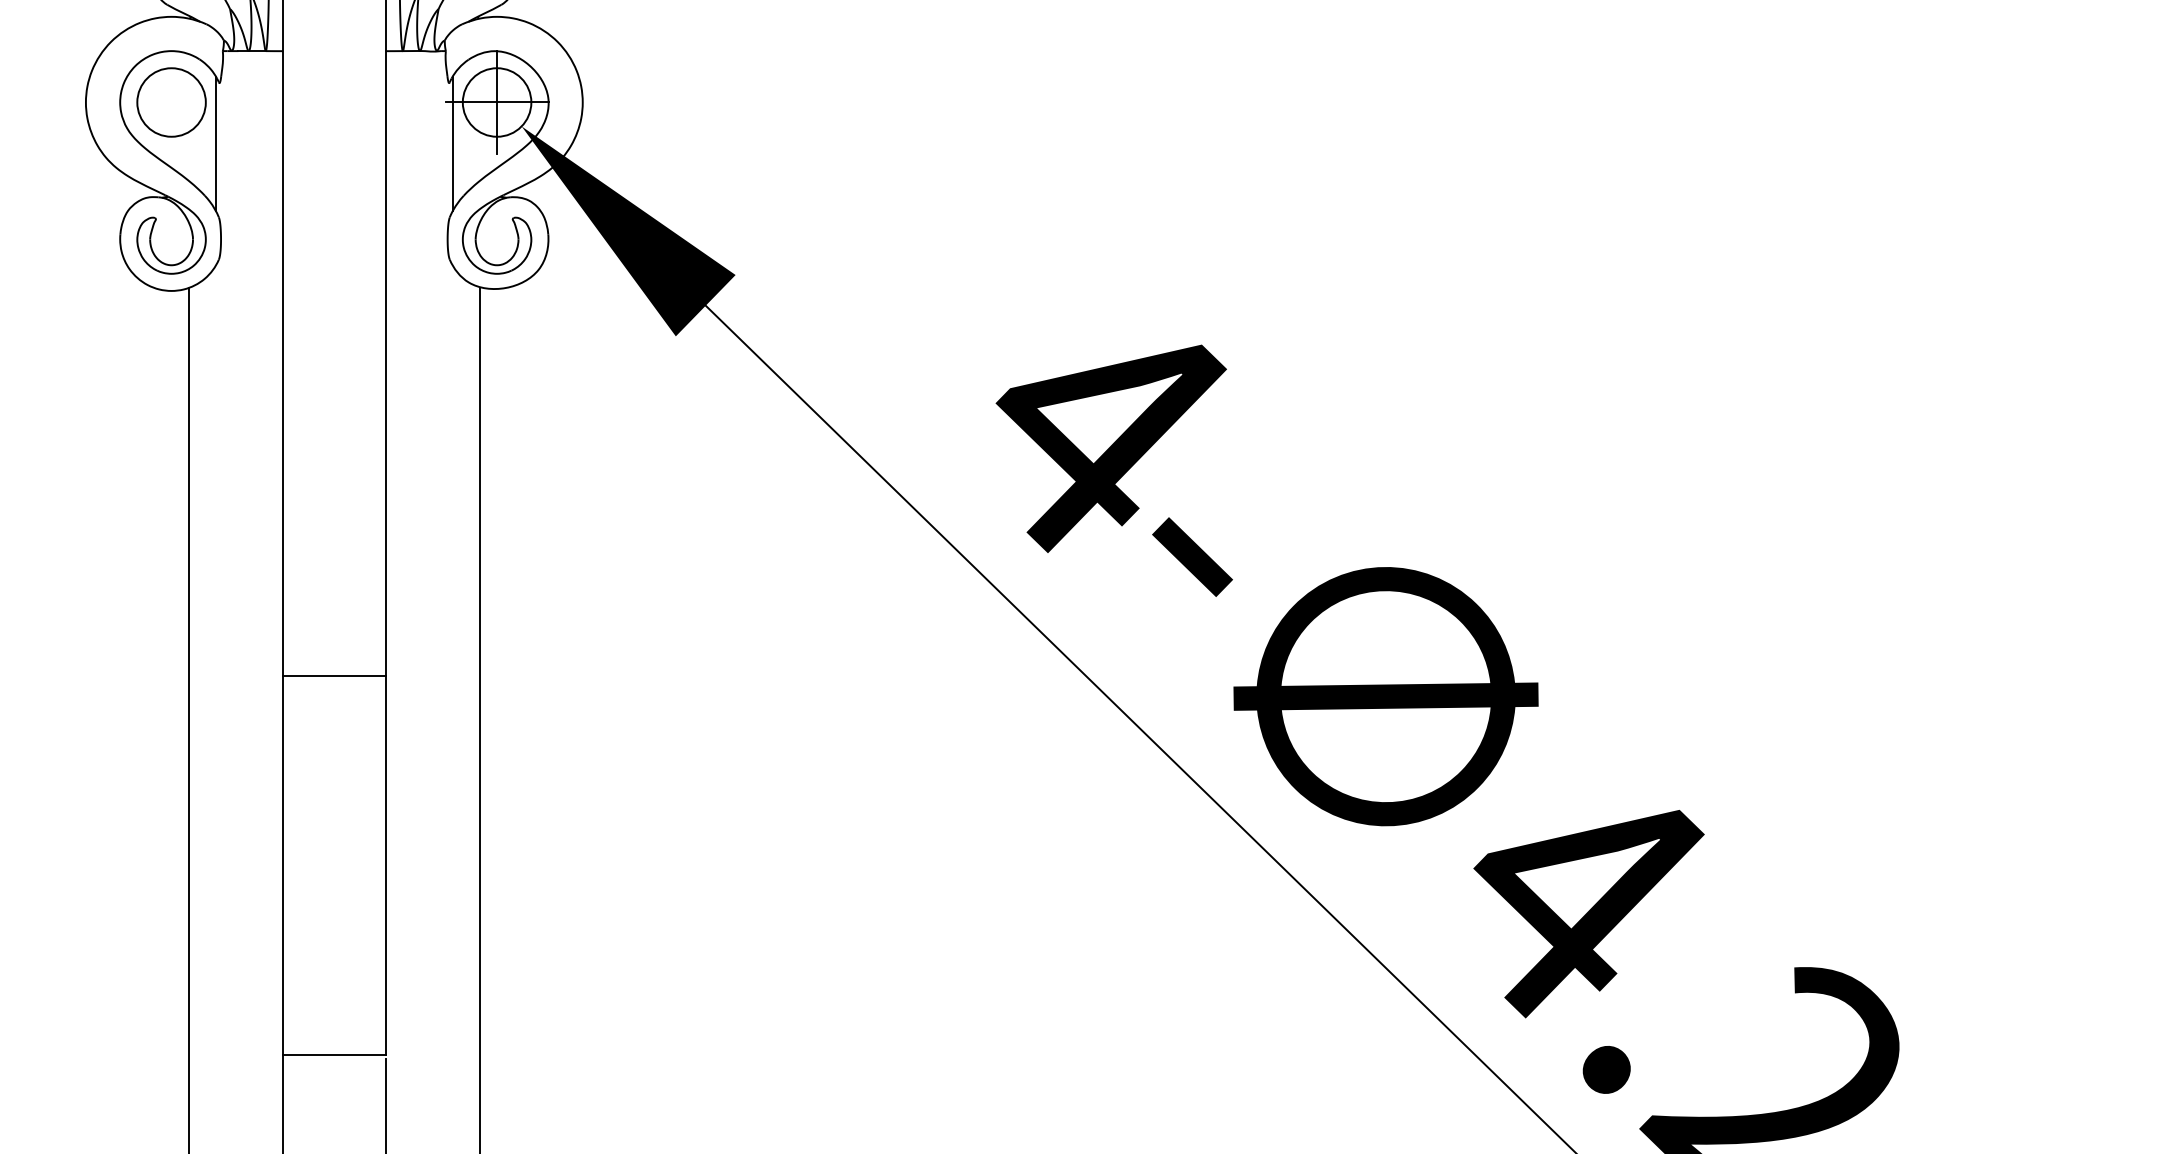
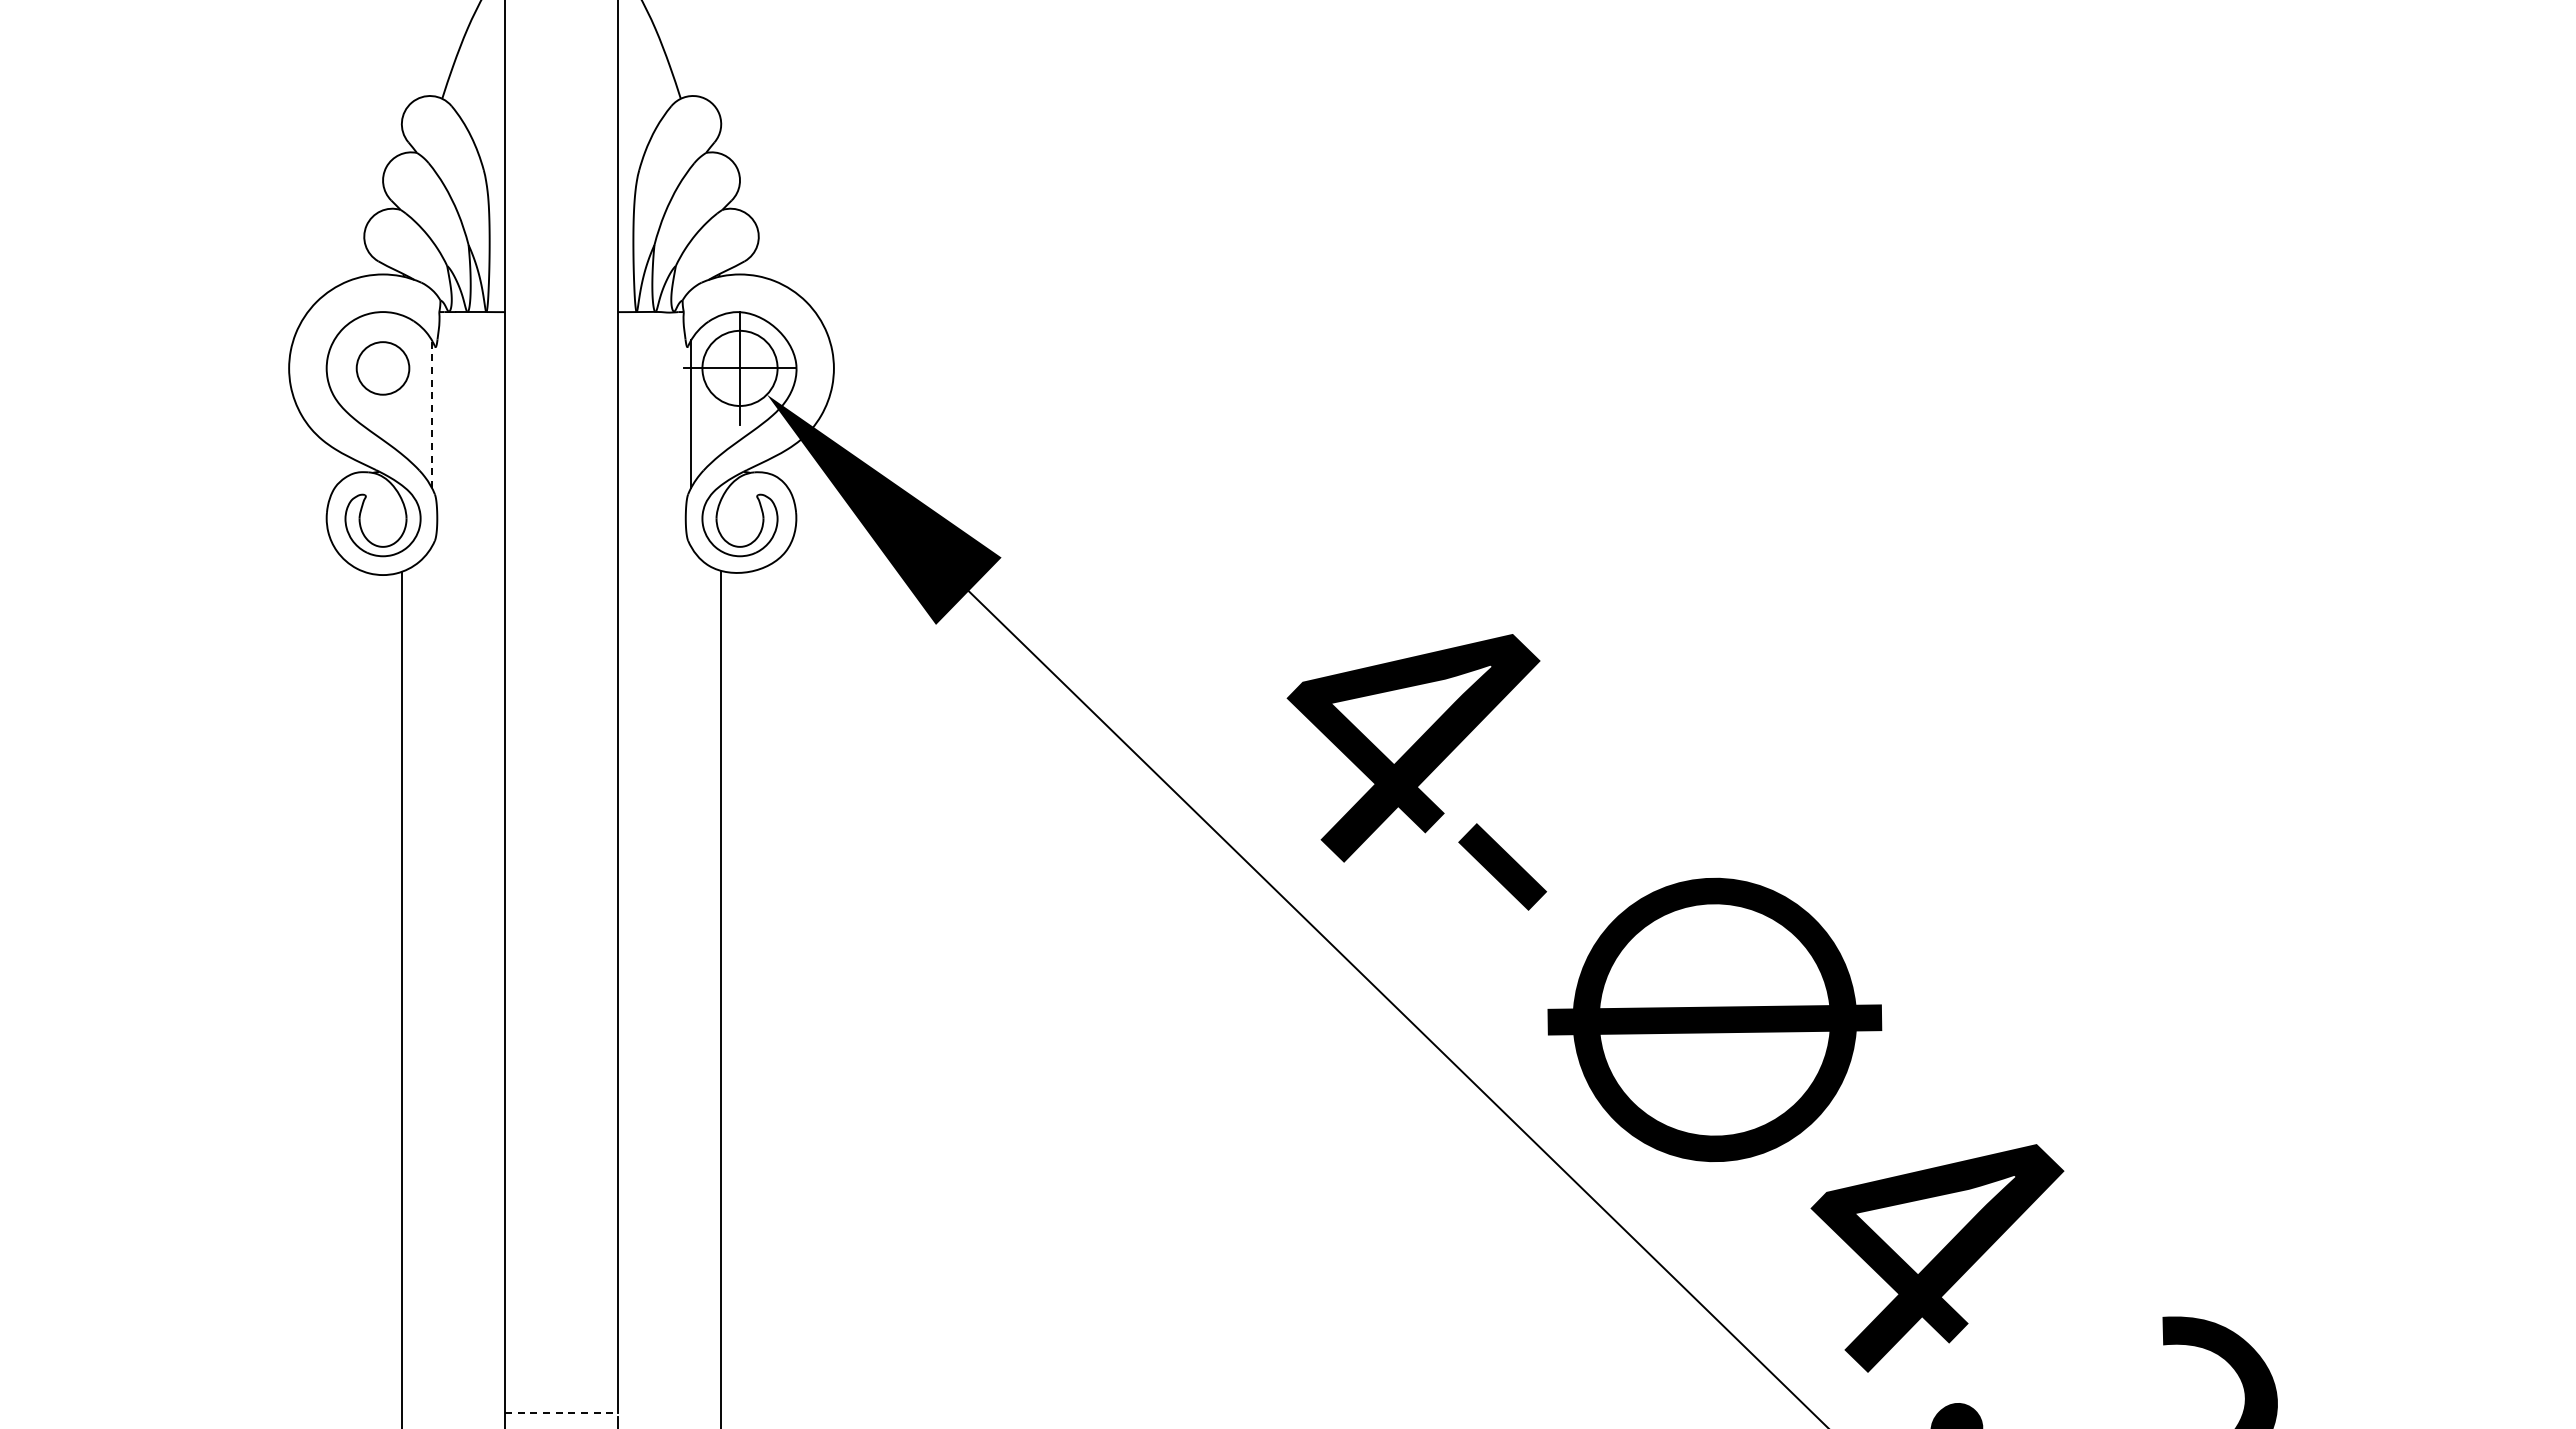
circle: (171, 102) -> (382, 368), size x0.7
line: (215, 144) -> (431, 414), solid -> dashed
line: (334, 676) -> (561, 997), removed
line: (335, 1054) -> (562, 1412), solid -> dashed

